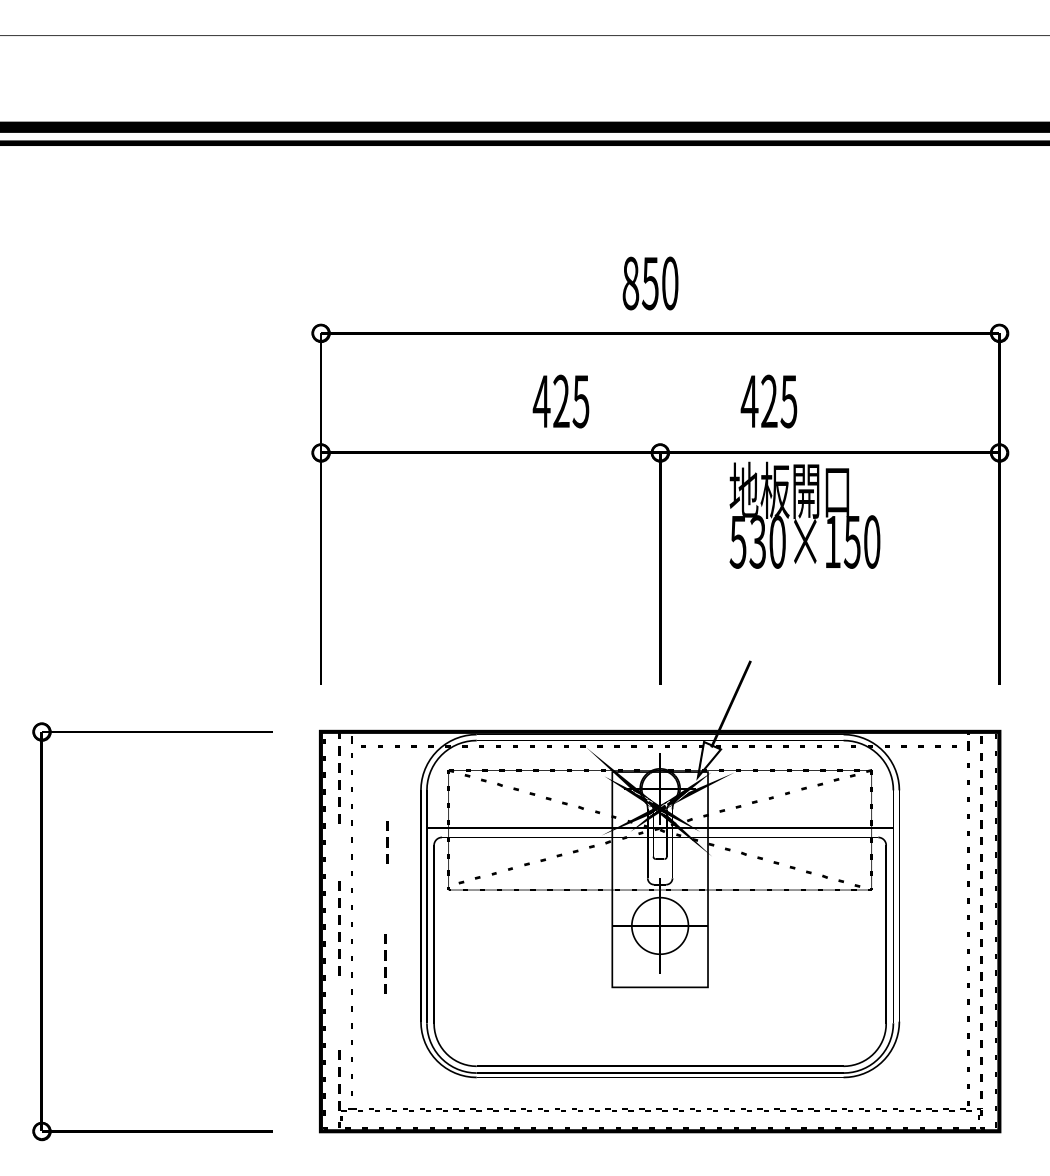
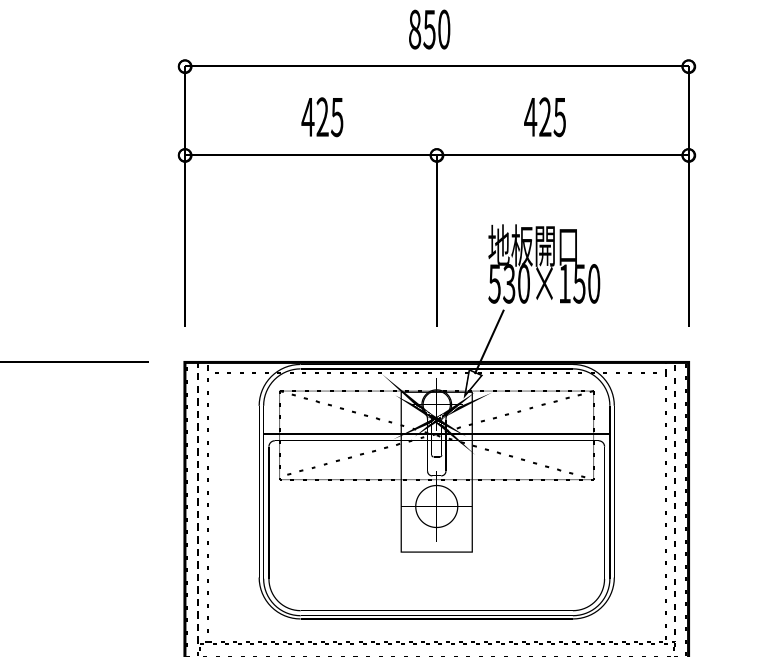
text: (560, 401) -> (321, 117), moved
text: (768, 401) -> (544, 117), moved
text: (804, 514) -> (543, 263), moved
line: (387, 842) -> (198, 451), moved
line: (385, 960) -> (198, 568), moved

